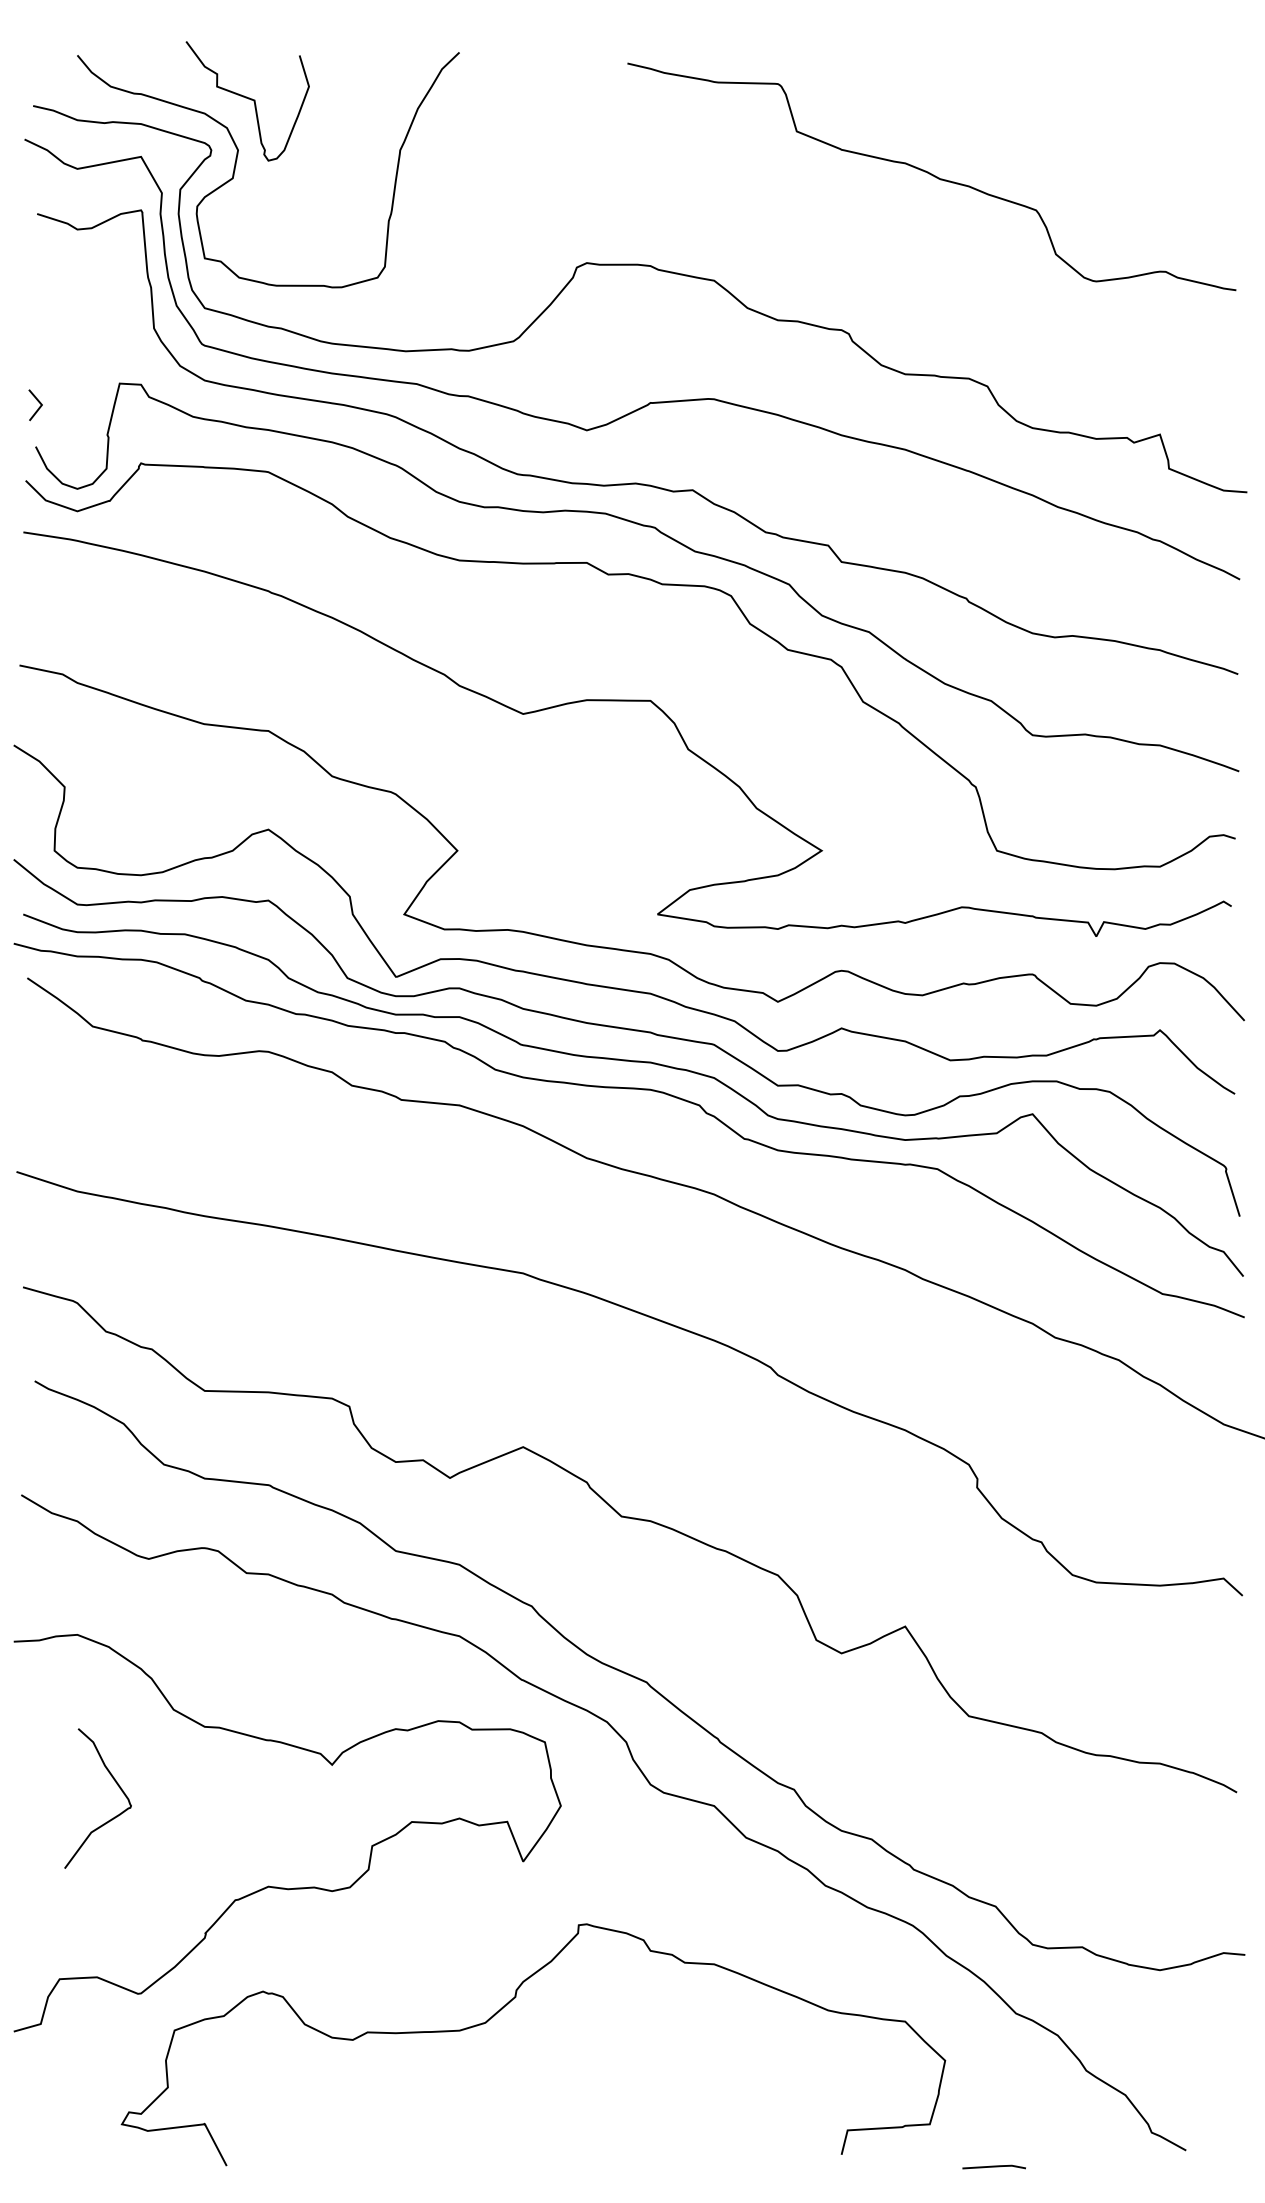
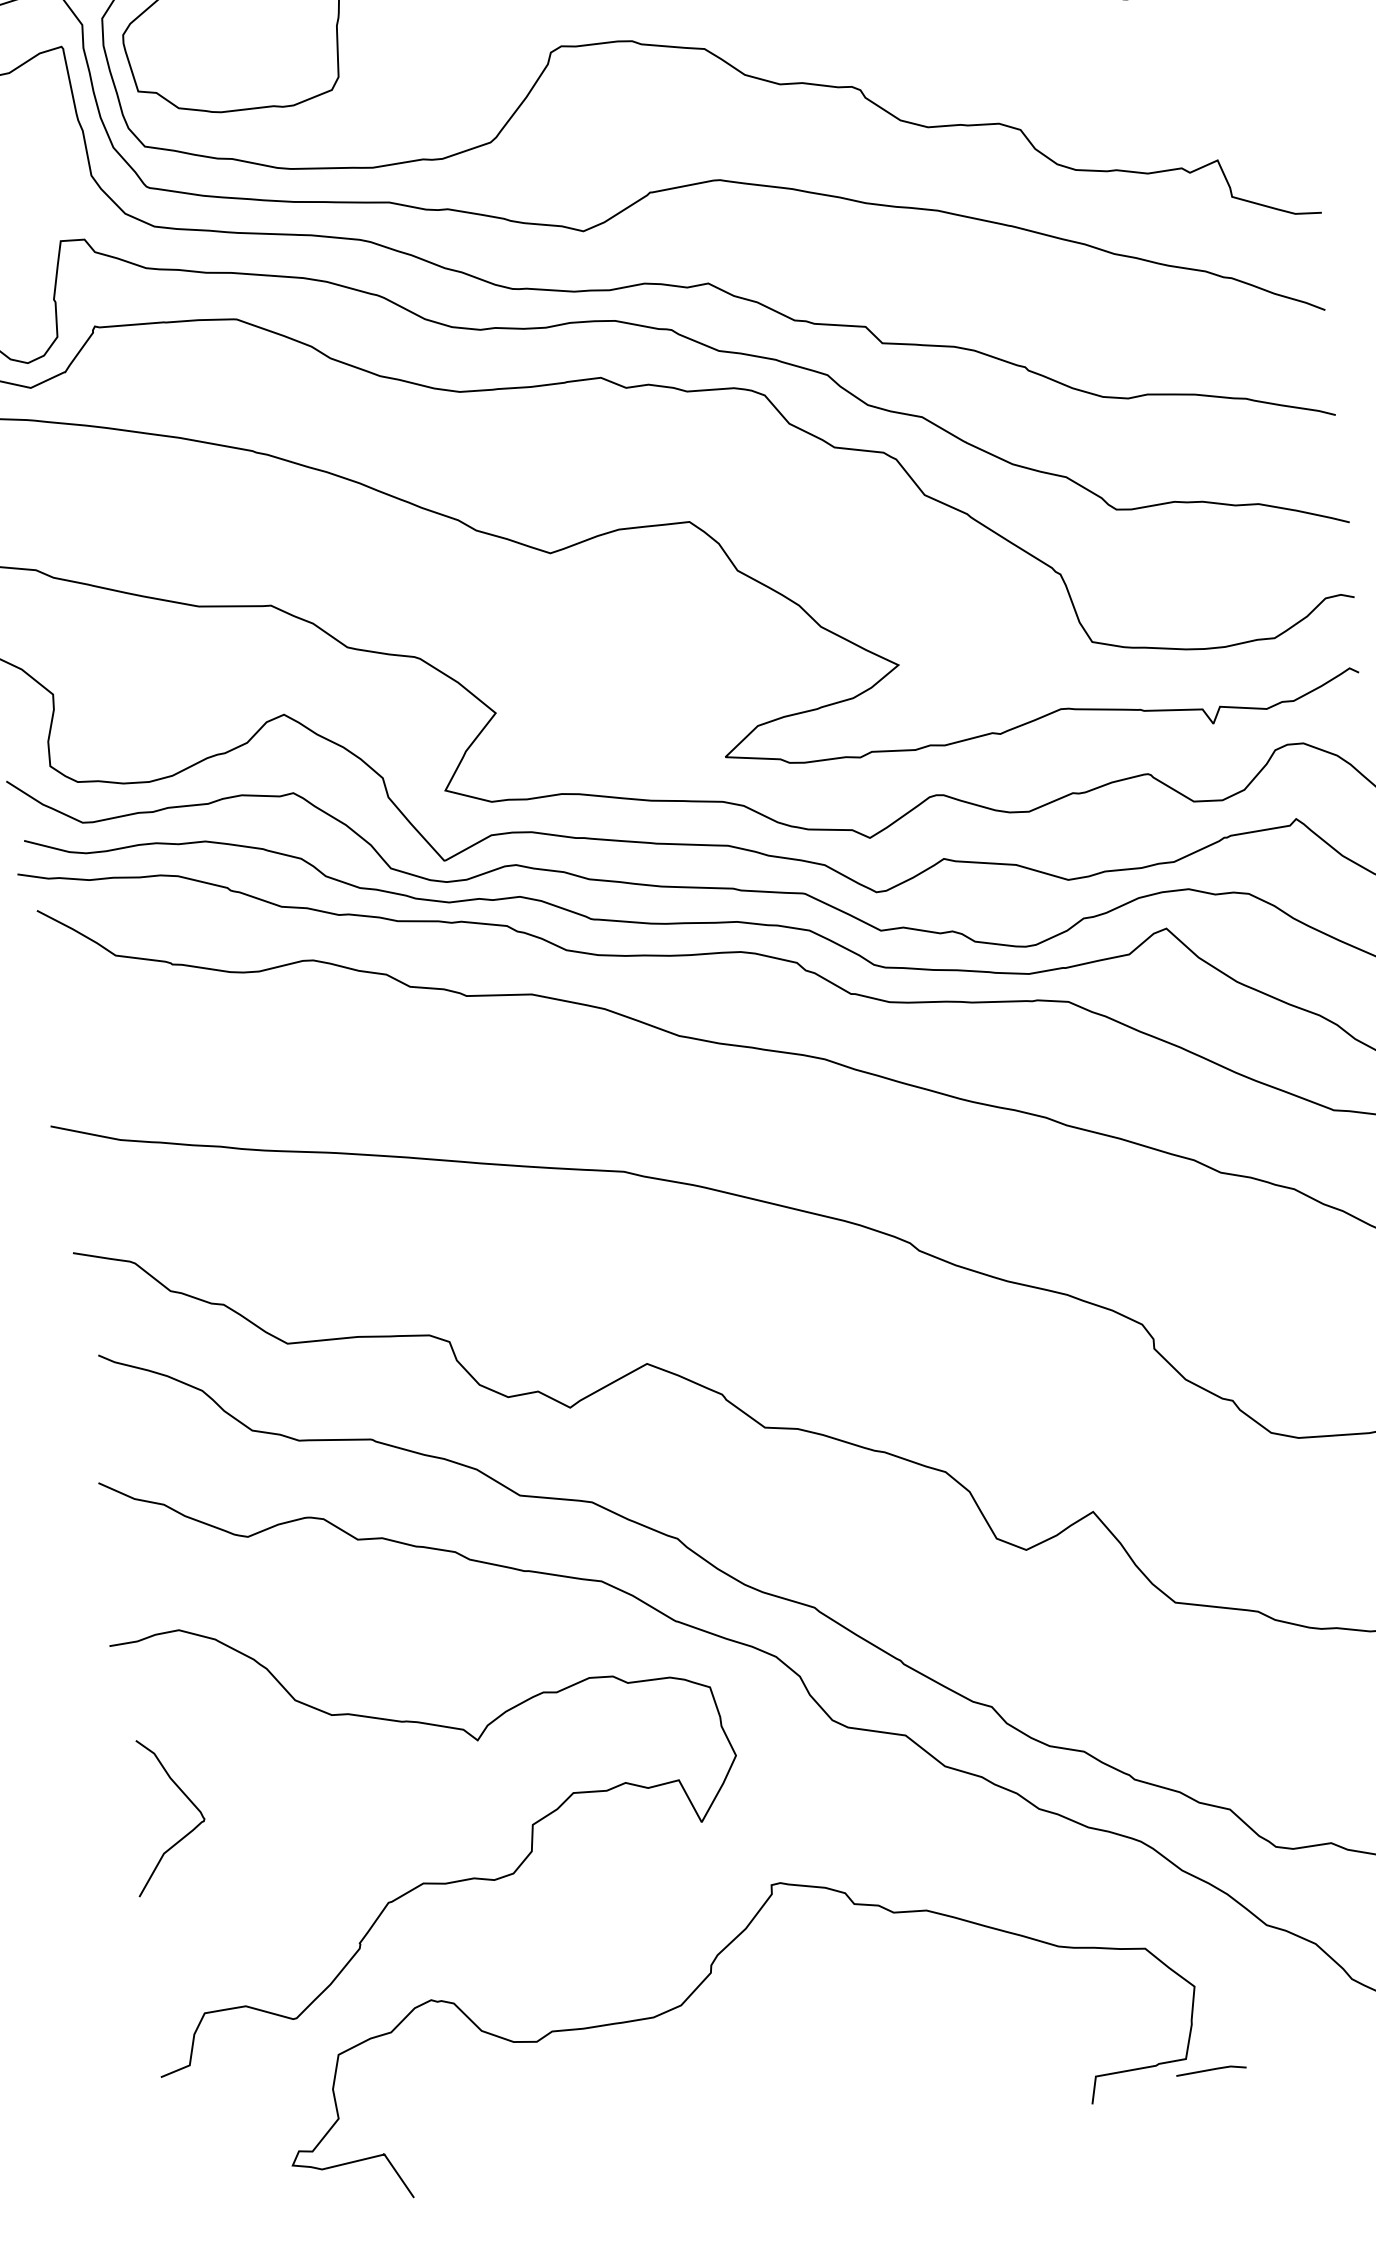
curve: (116, 1784) -> (185, 1797), moved
line: (993, 2166) -> (1210, 2069), moved

